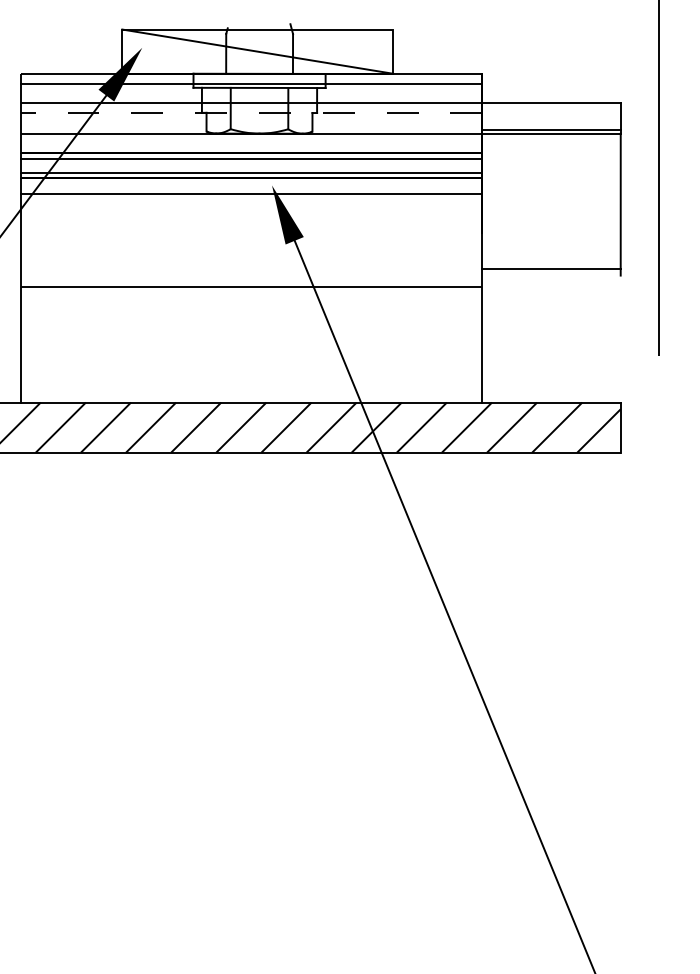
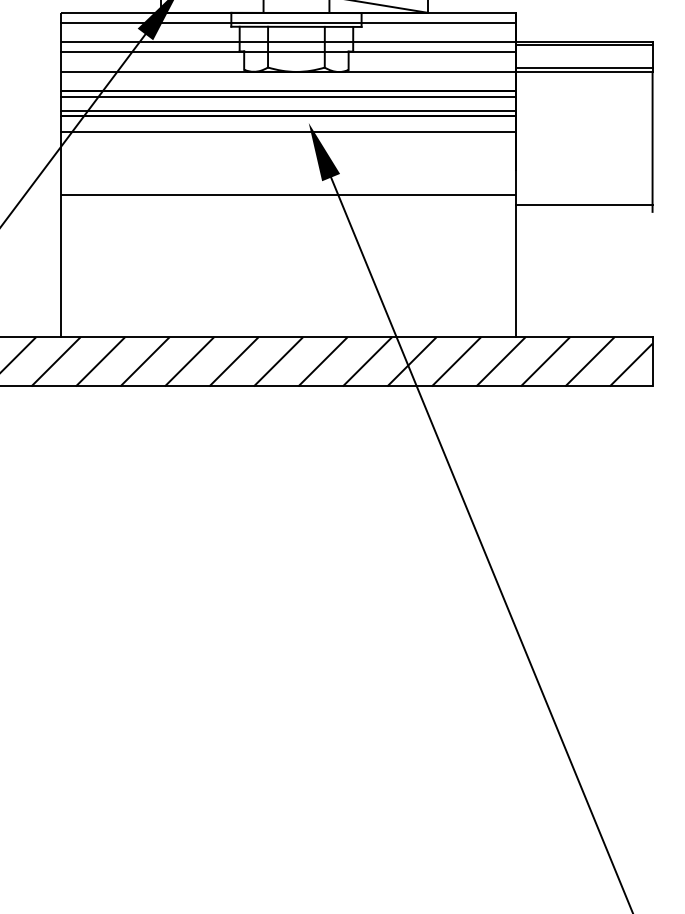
line: (551, 106) -> (584, 45), added
line: (251, 113) -> (288, 52), dashed -> solid
line: (251, 286) -> (288, 195), moved

